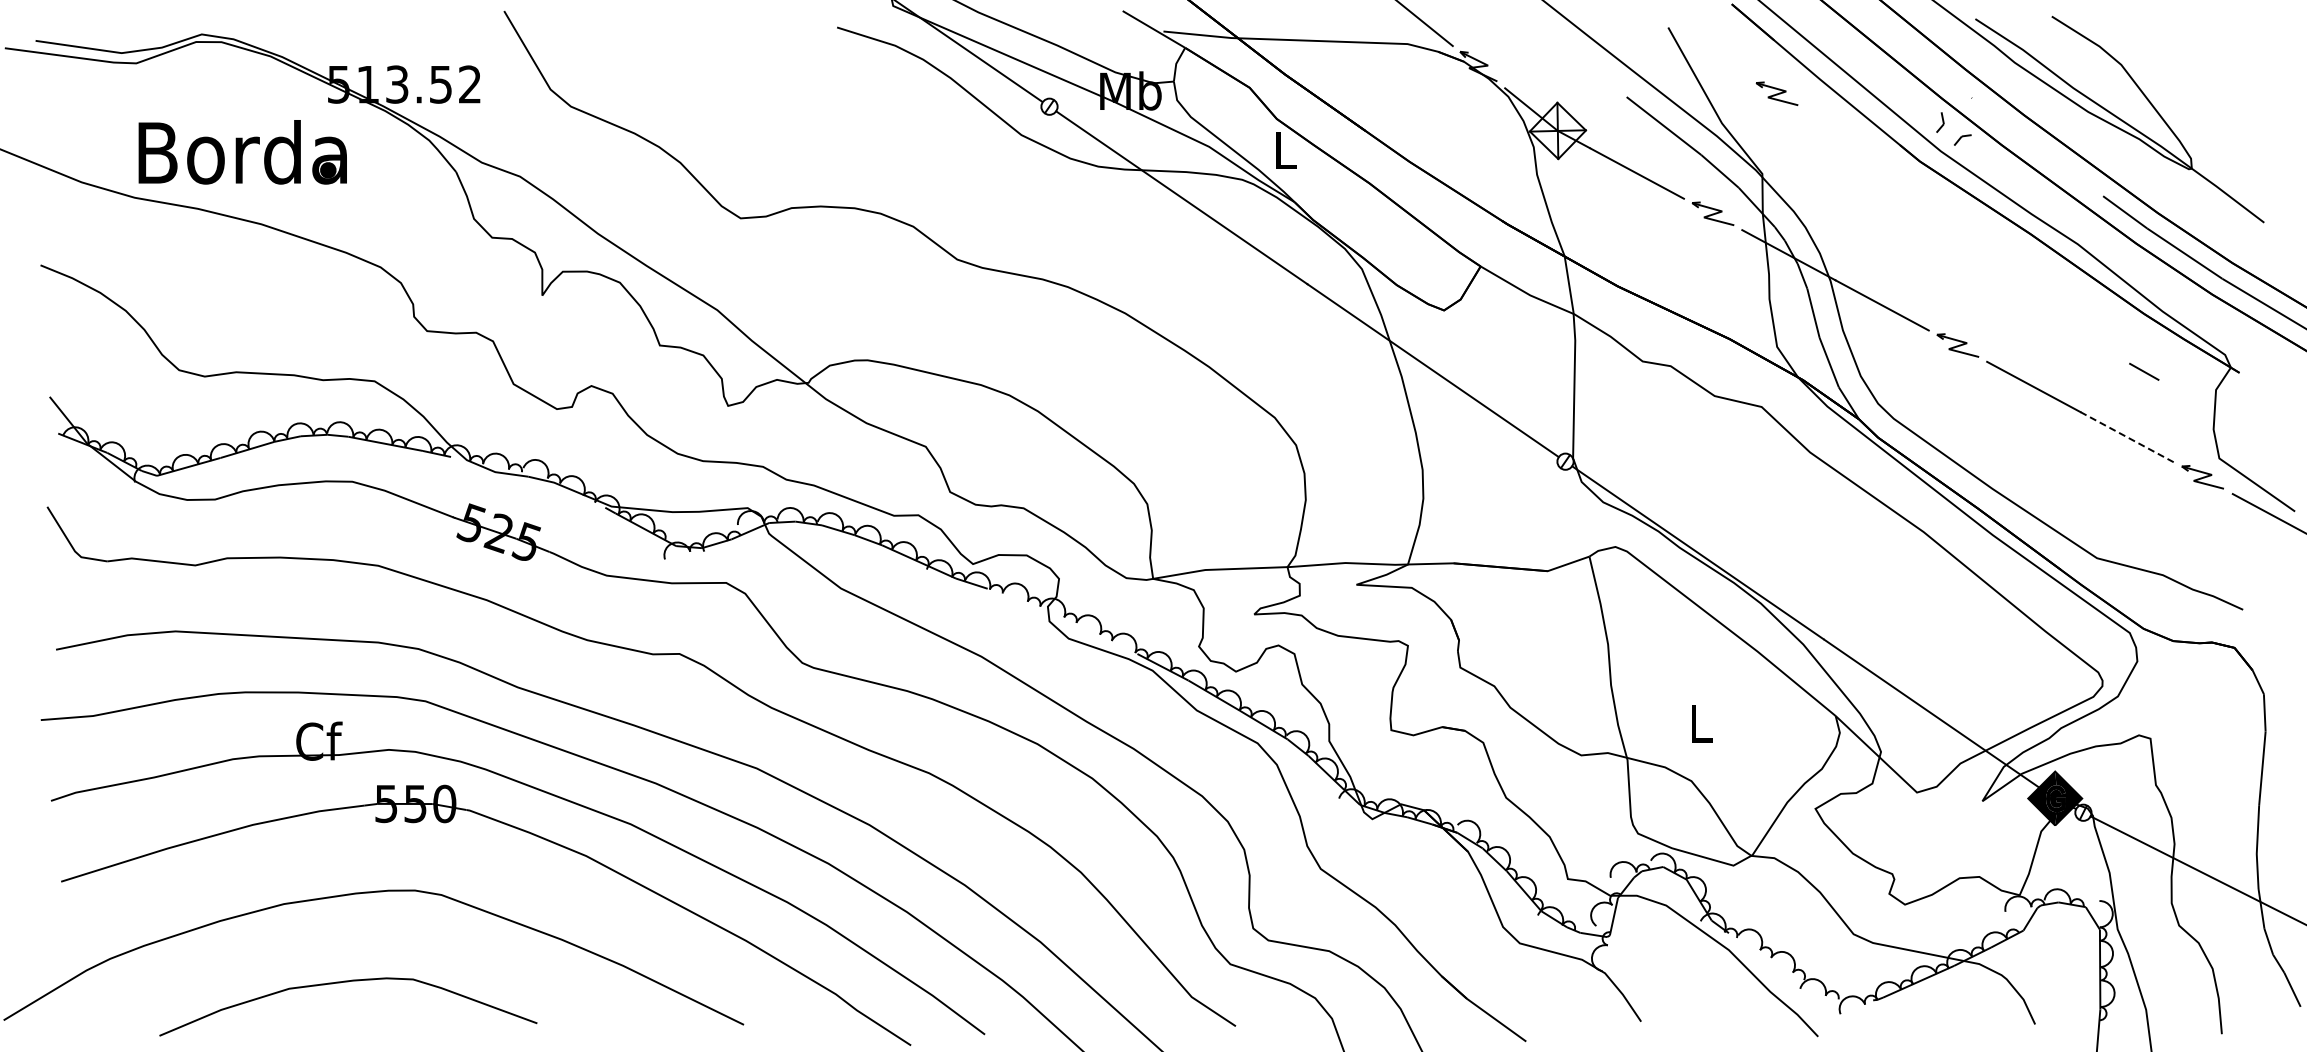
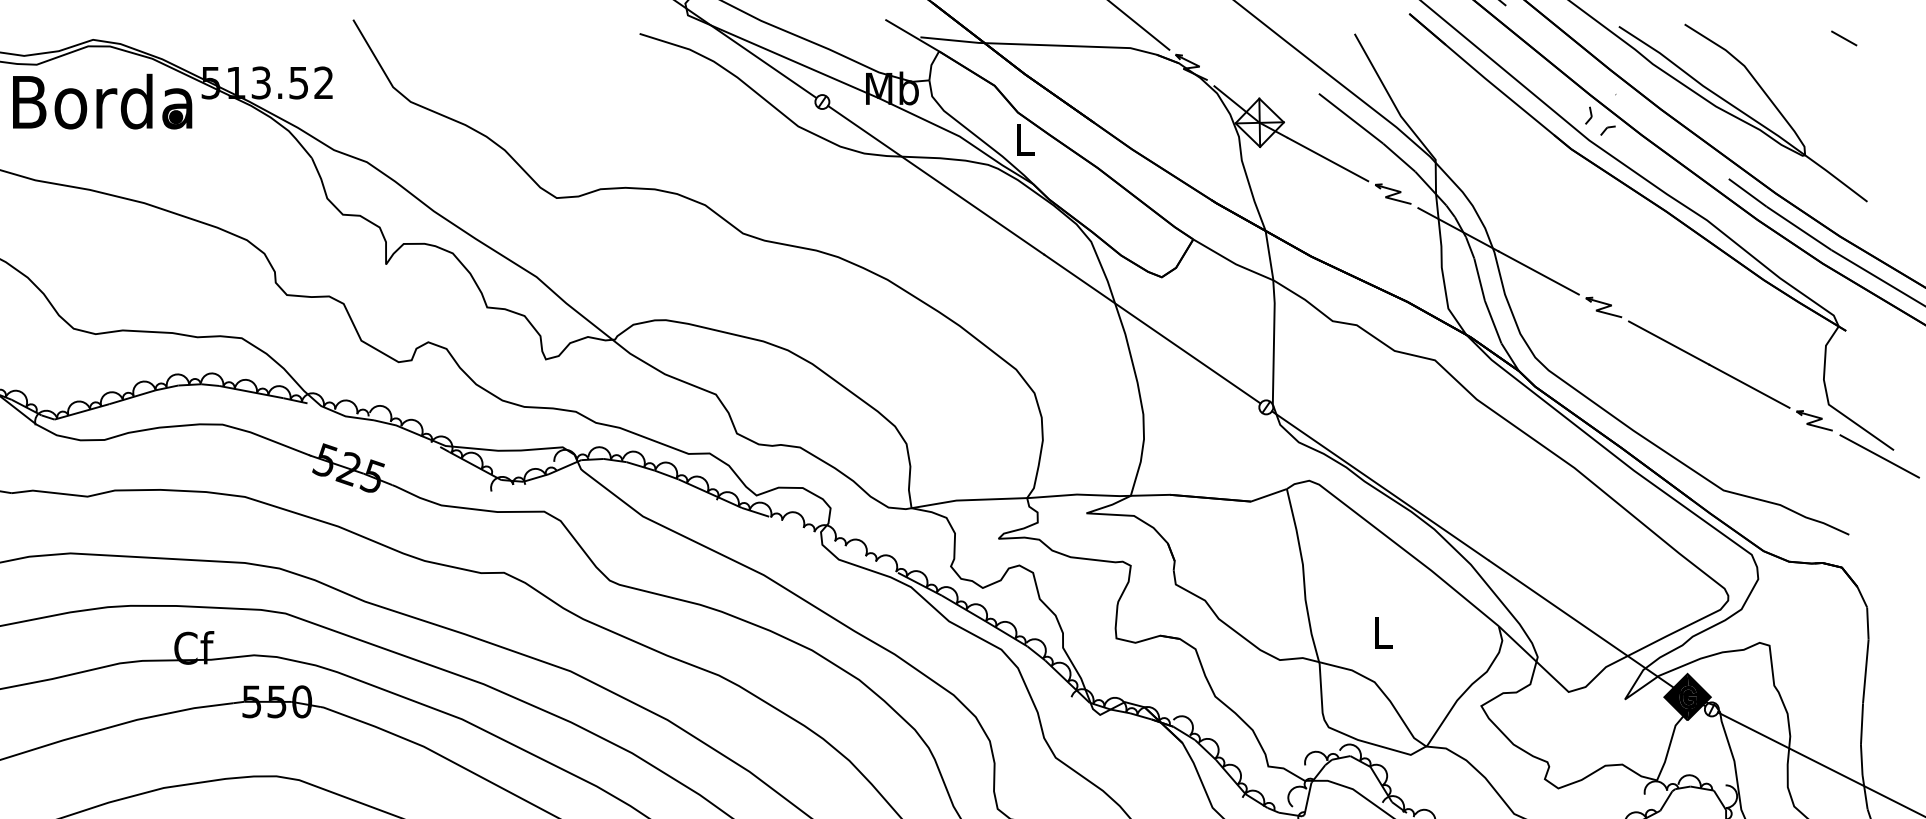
part: (1776, 93) -> (1447, 90), removed
text: (242, 152) -> (102, 101), moved
line: (2144, 371) -> (1844, 38), moved
line: (2127, 437) -> (1749, 386), dashed -> solid

